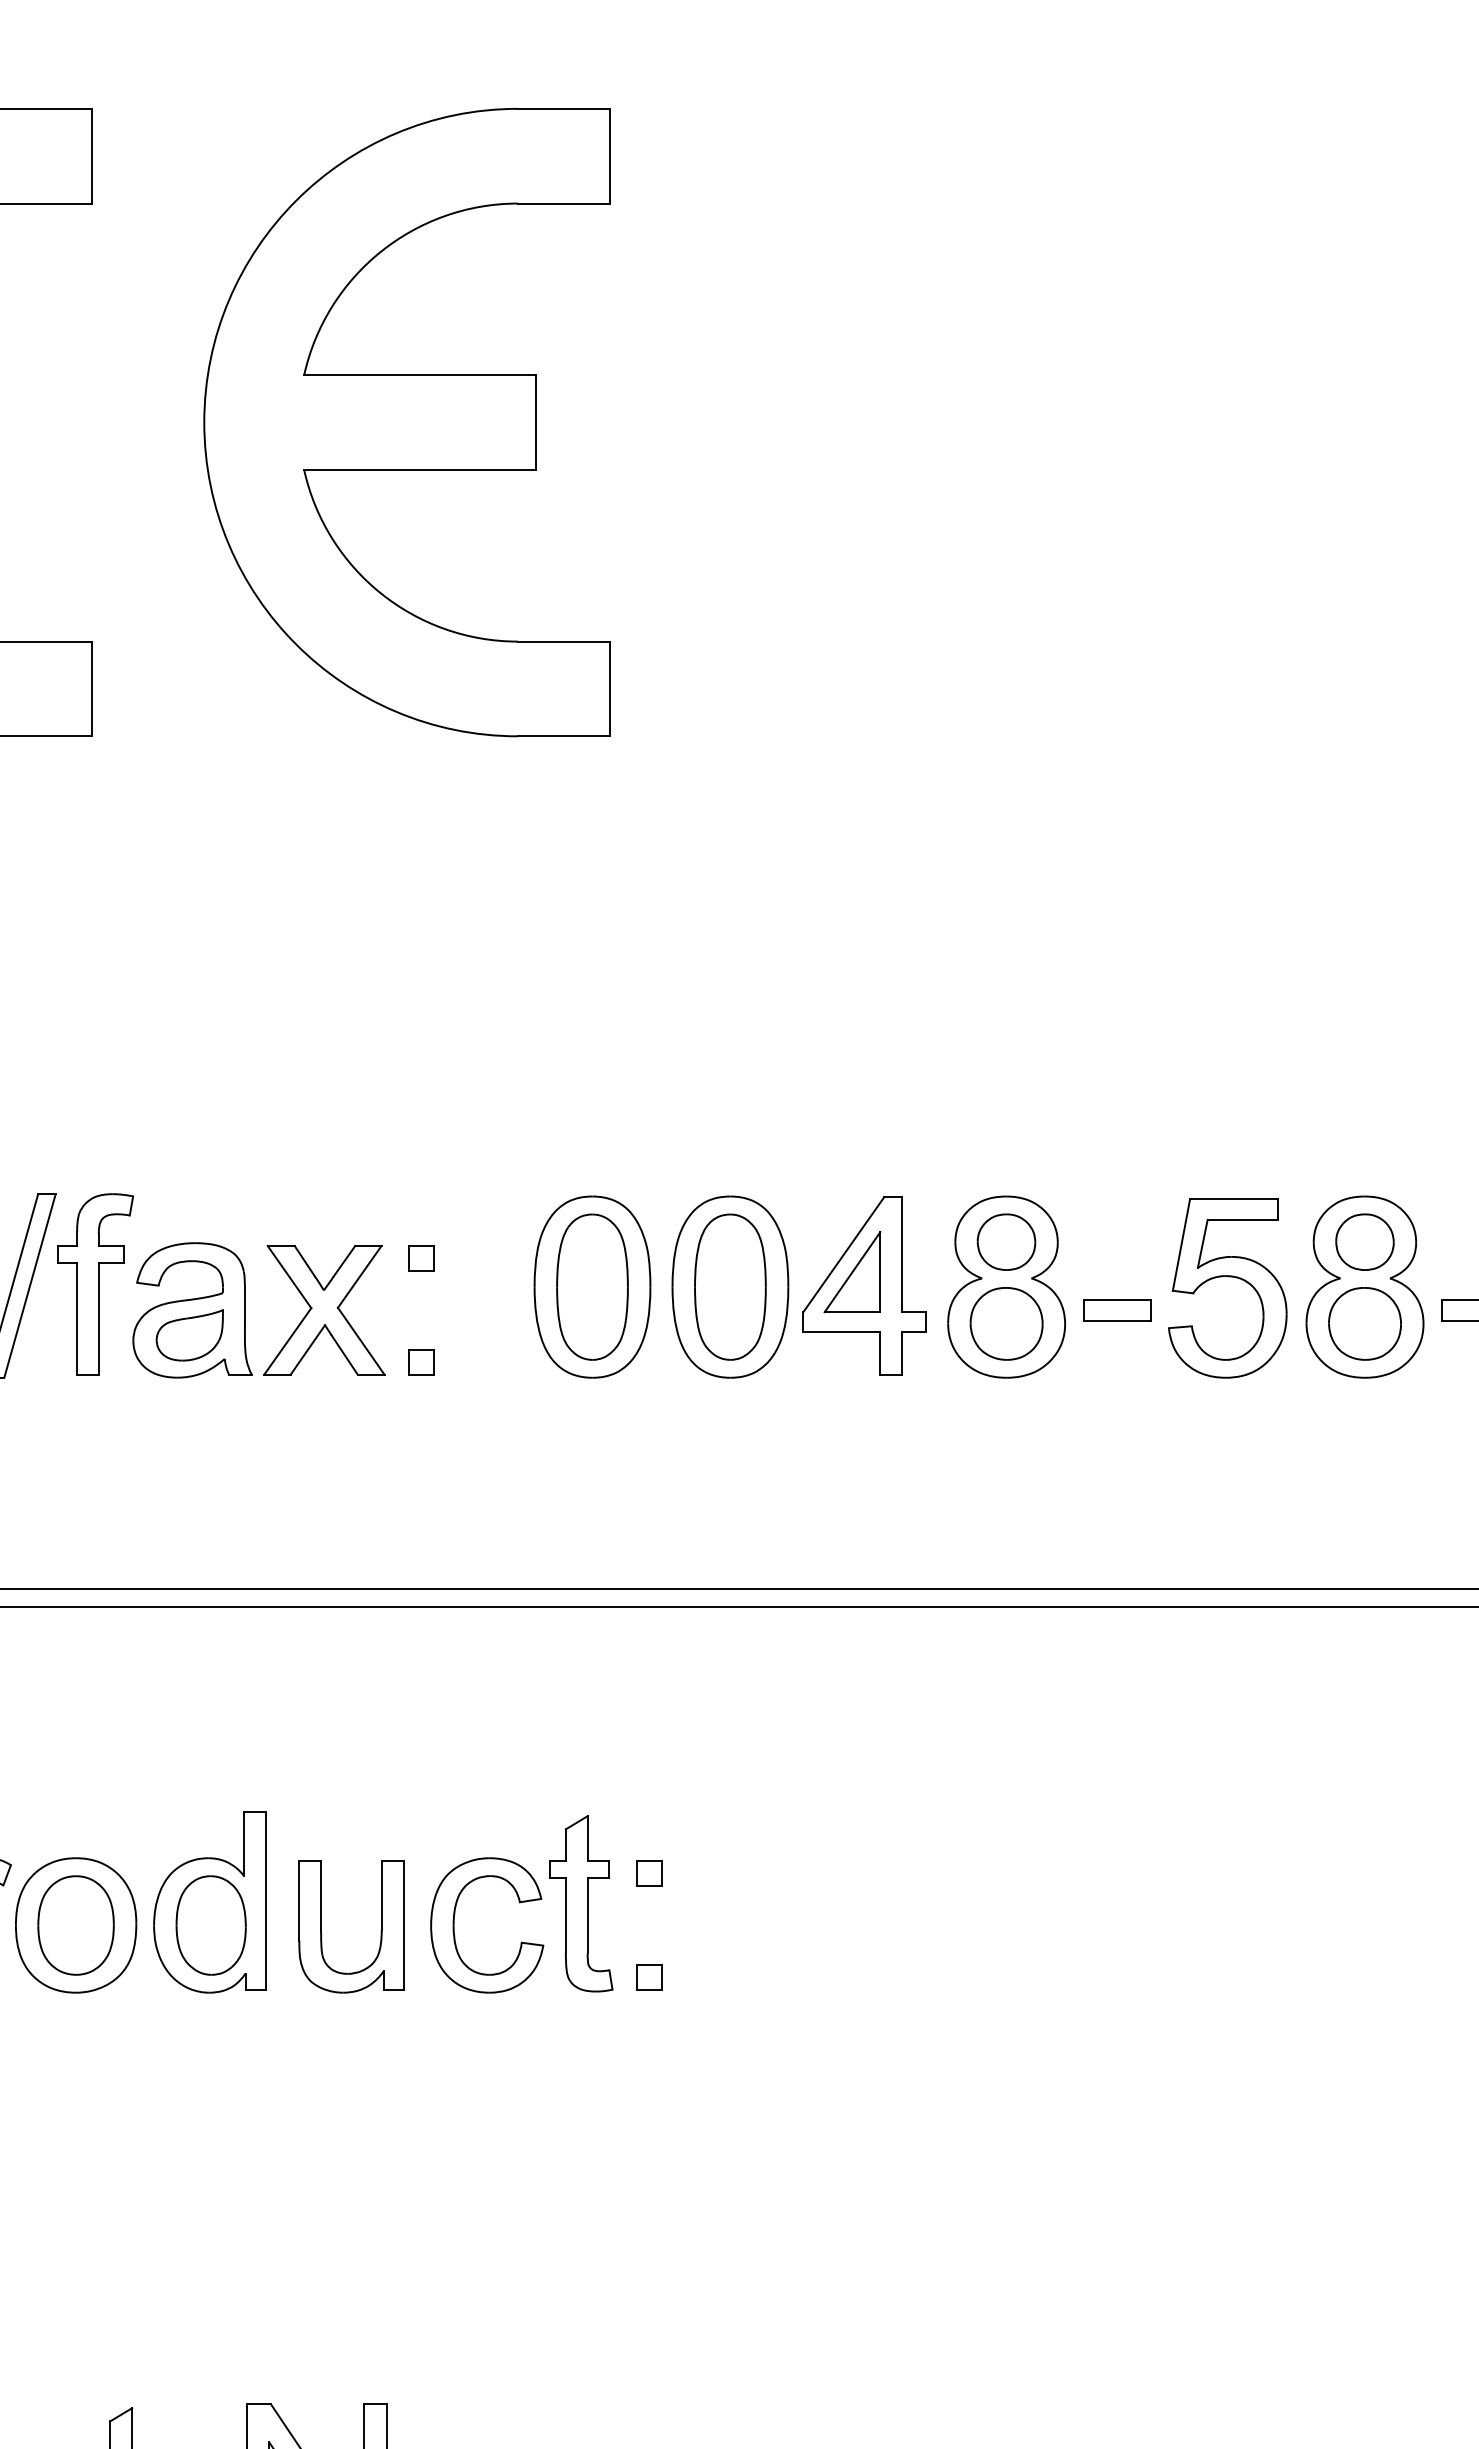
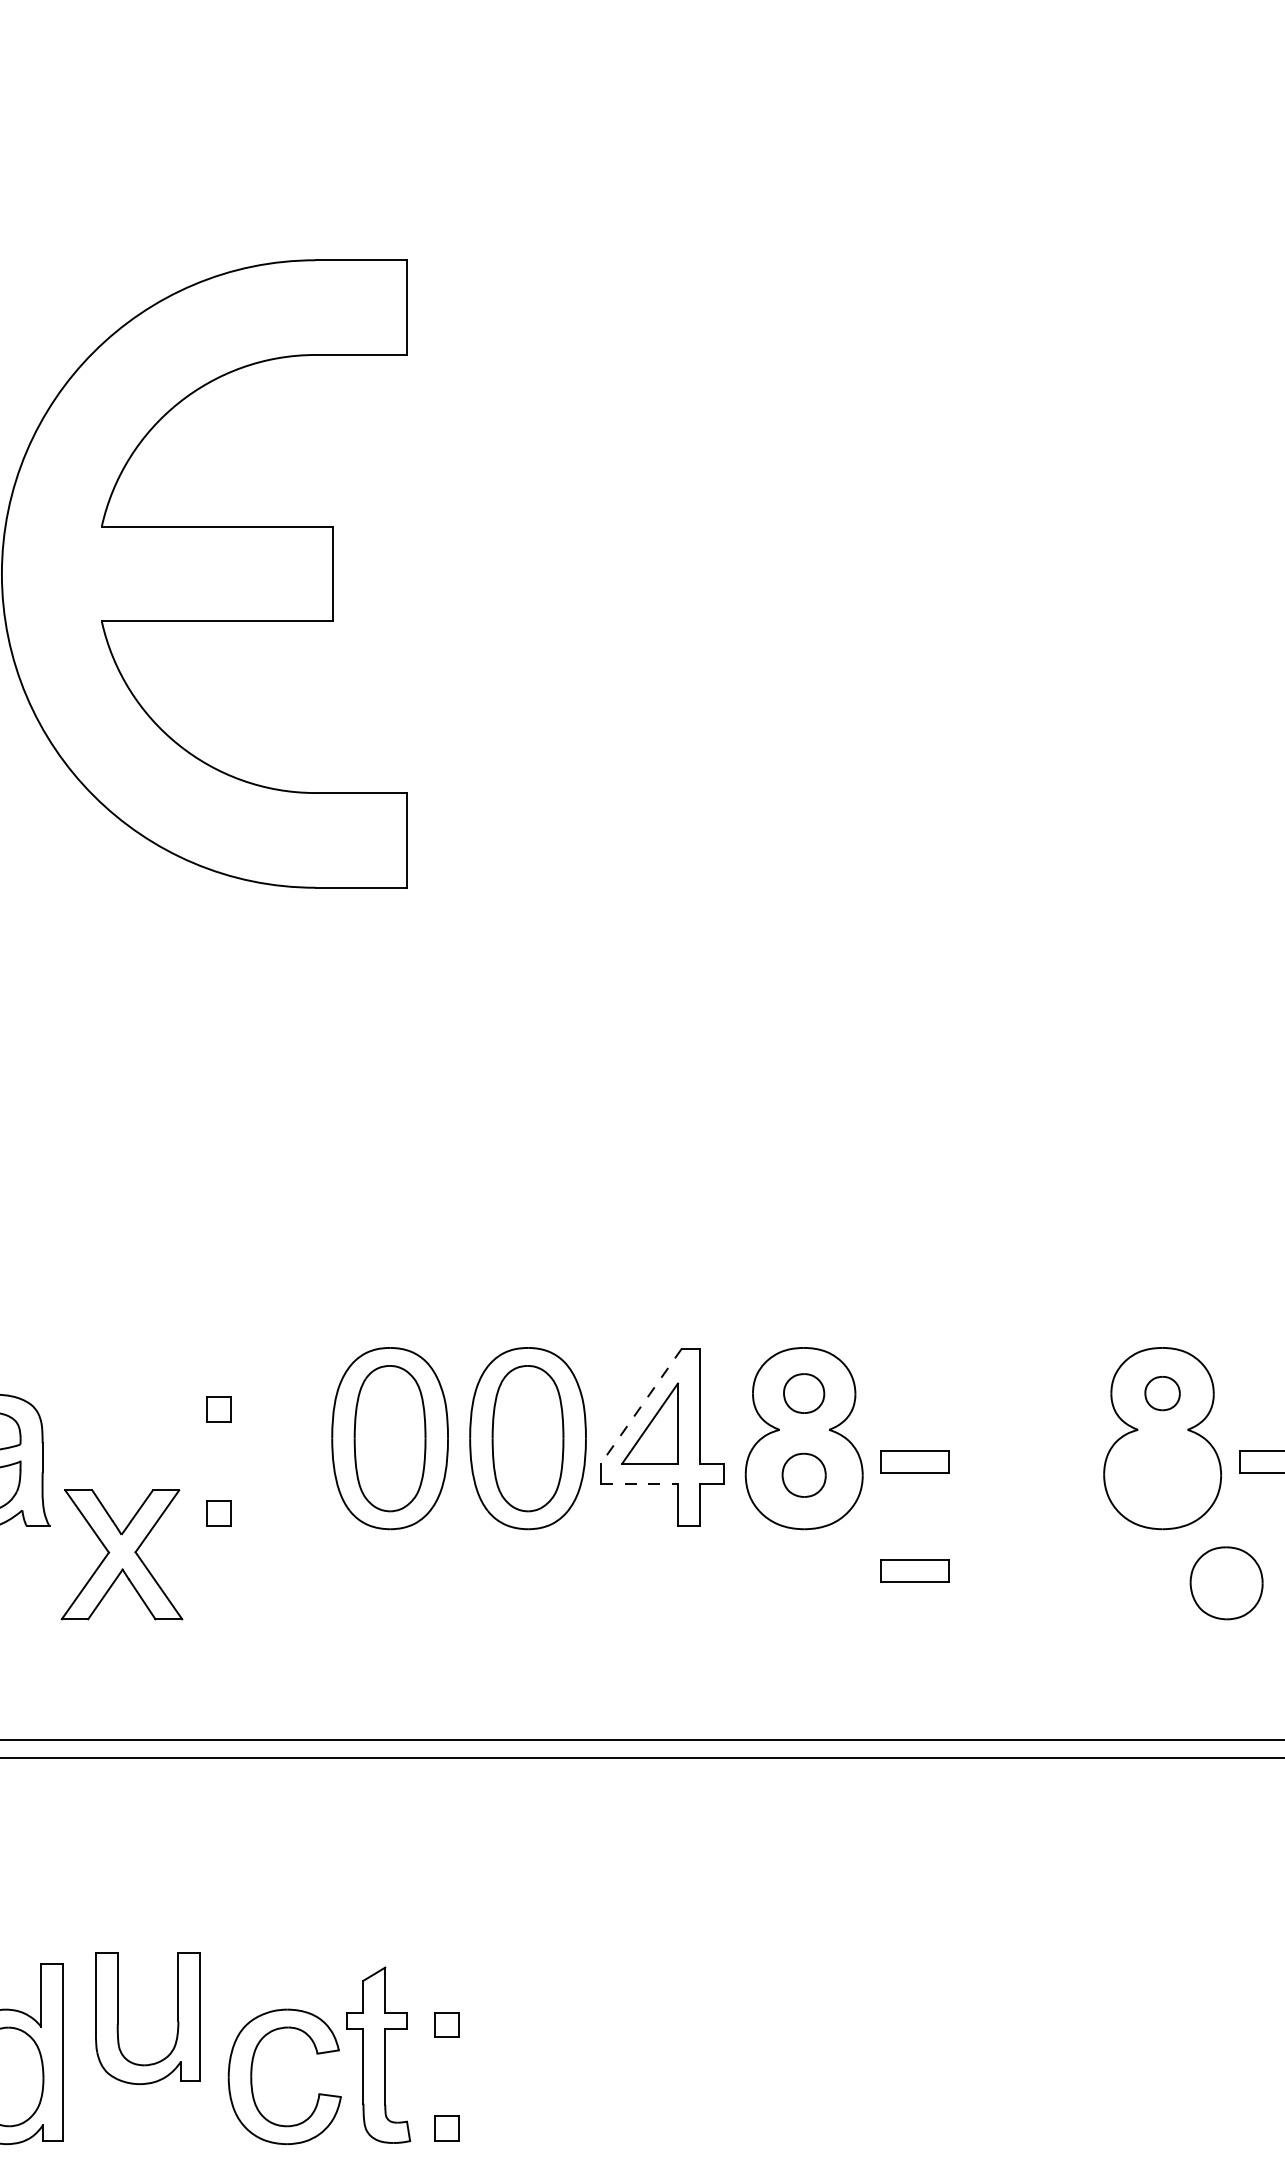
part: (1006, 1241) -> (804, 1392), size x0.7
part: (1364, 1241) -> (1162, 1392), size x0.6
line: (843, 1255) -> (641, 1406), solid -> dashed
part: (1229, 1277) -> (1027, 1428), removed
part: (324, 1310) -> (122, 1554), moved
part: (1006, 1323) -> (804, 1474), size x0.6
part: (1364, 1323) -> (1226, 1582), moved
line: (842, 1332) -> (640, 1483), solid -> dashed
part: (1117, 1419) -> (915, 1570), added
part: (380, 1930) -> (177, 2021), moved

